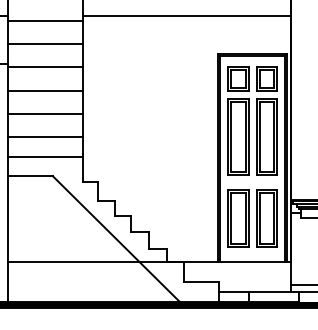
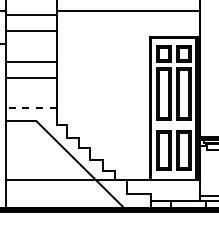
line: (45, 67) -> (31, 46), removed
line: (45, 135) -> (31, 93), removed
line: (45, 157) -> (31, 108), solid -> dashed

